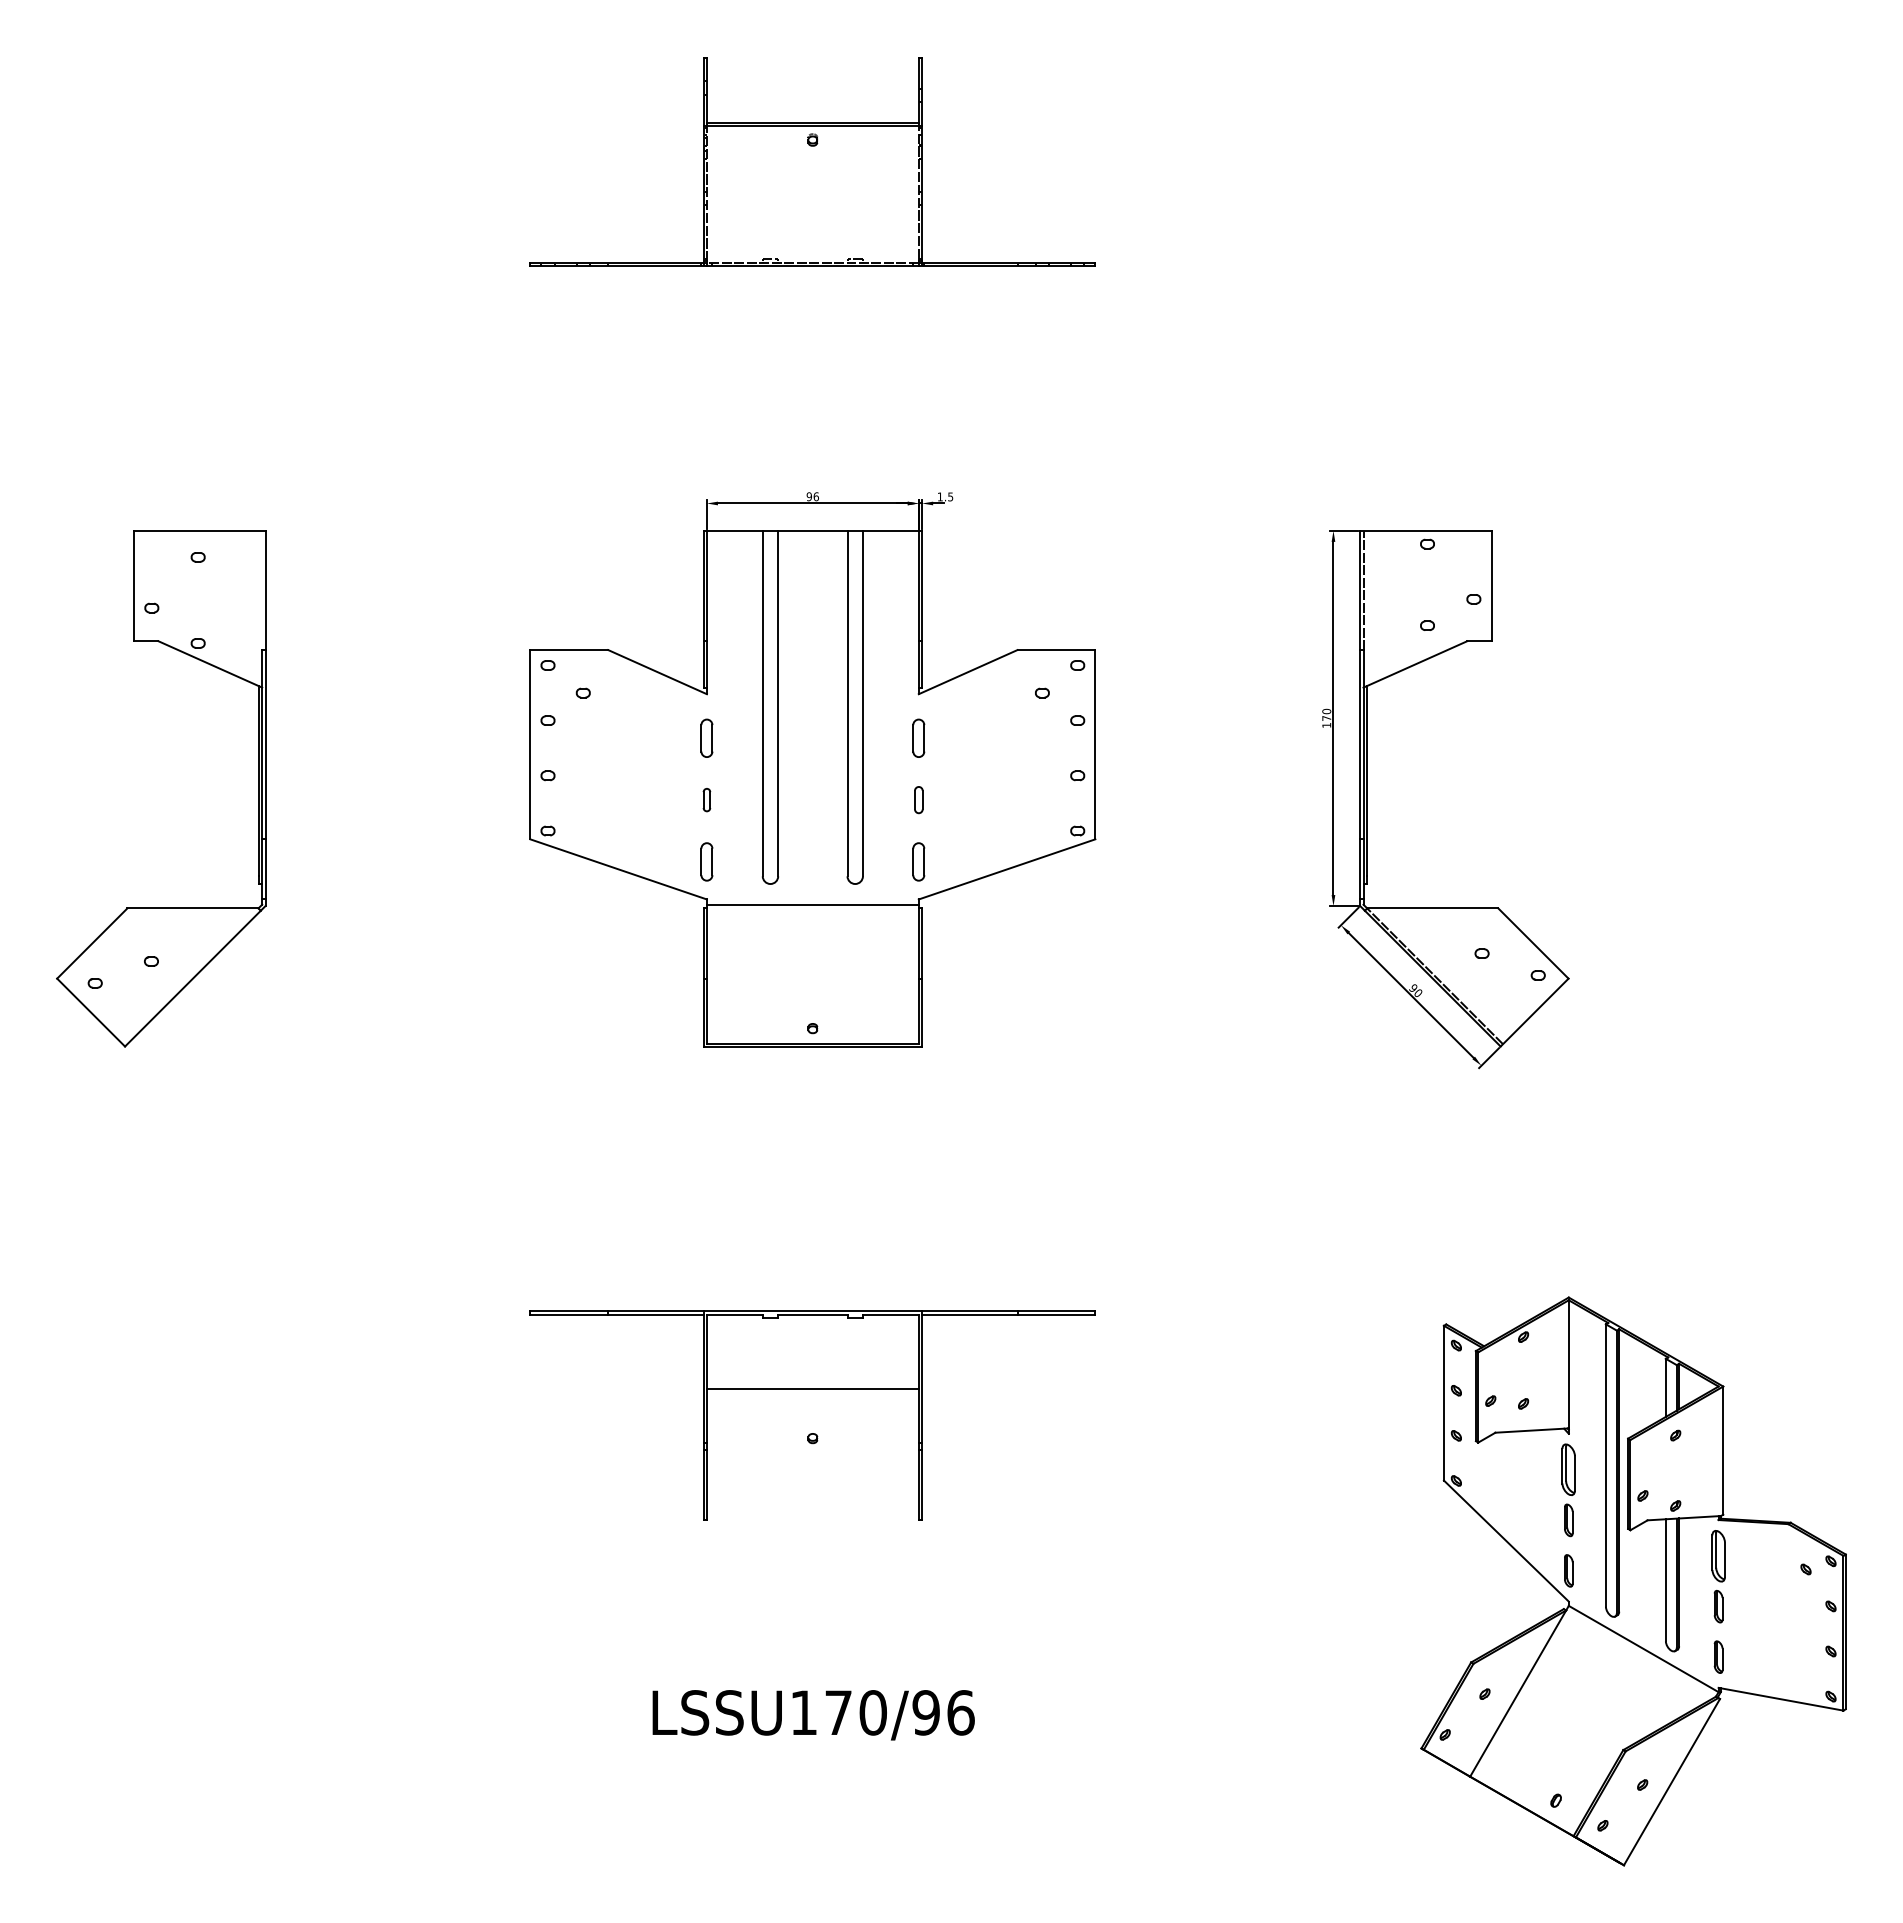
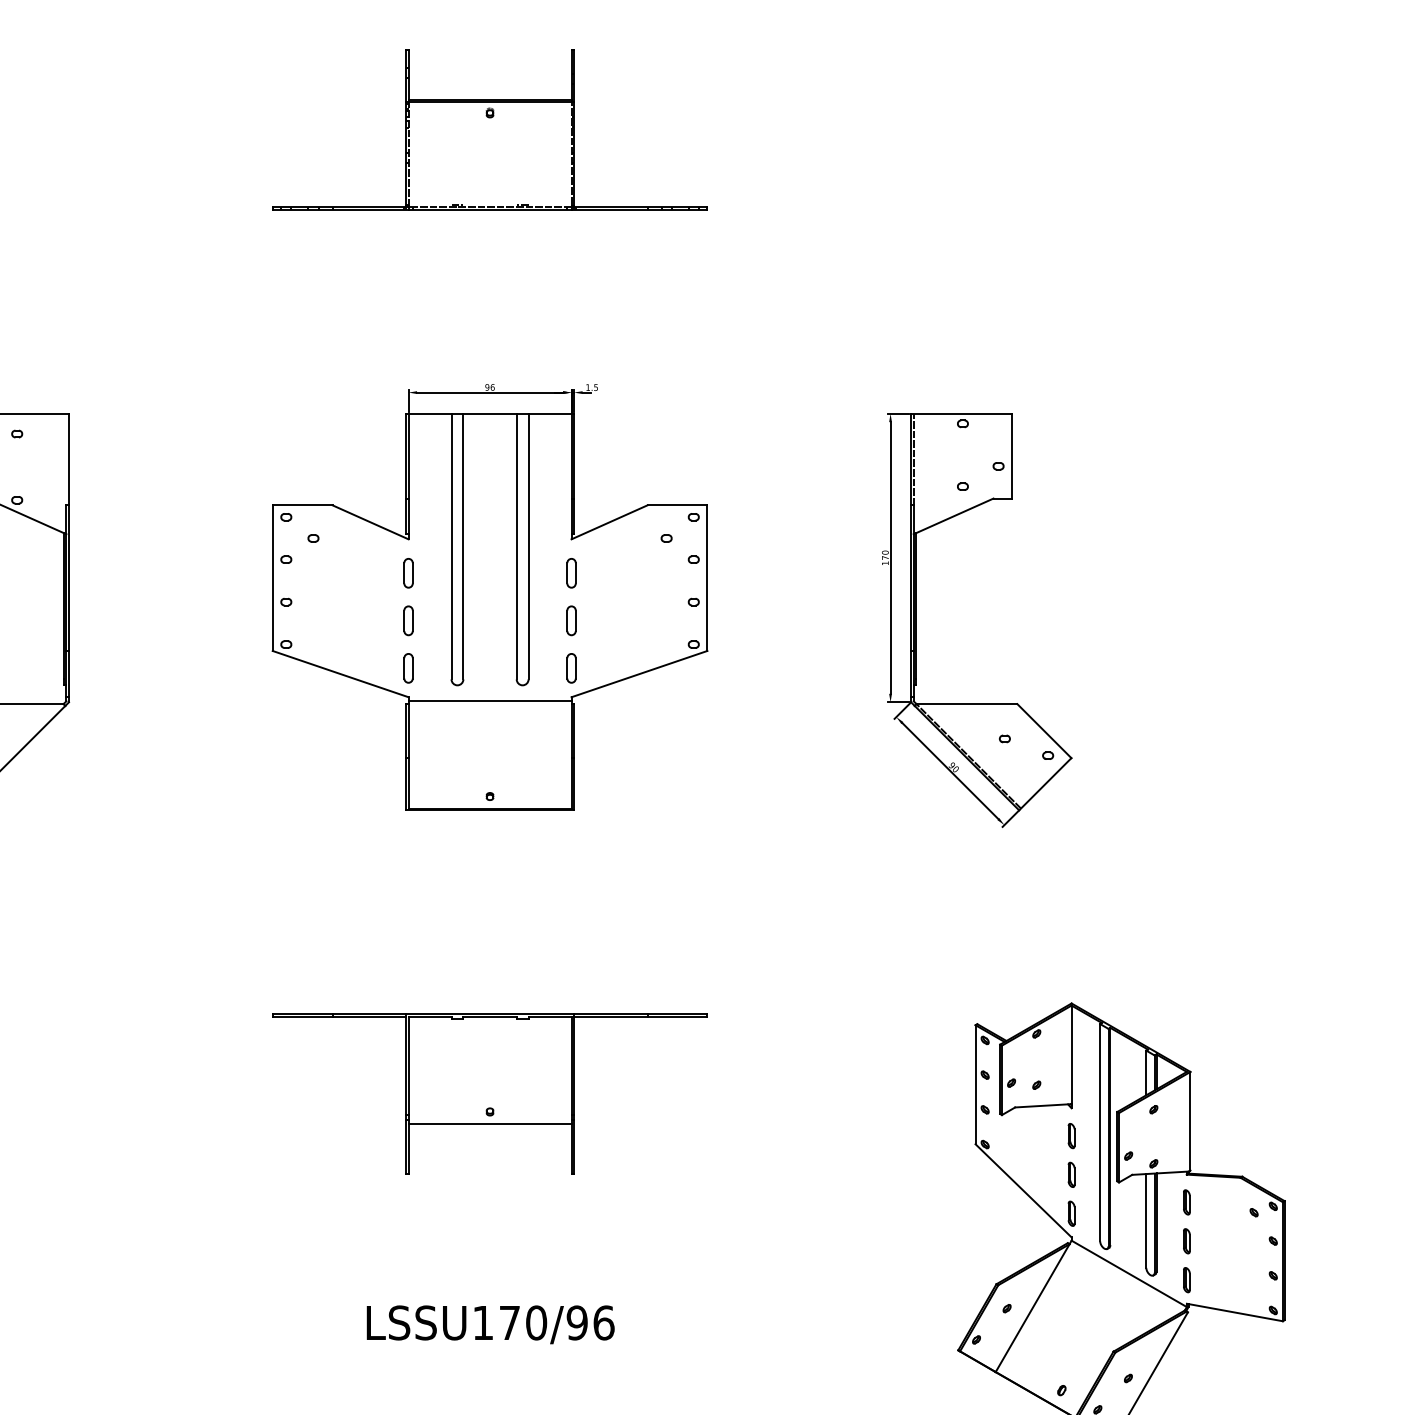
part: (706, 799) -> (408, 620), size x1.67
part: (918, 799) -> (571, 620), size x1.43
line: (812, 1389) -> (489, 1124), moved
part: (1568, 1469) -> (1071, 1135), size x0.62
part: (1718, 1555) -> (1186, 1201), size x0.62

